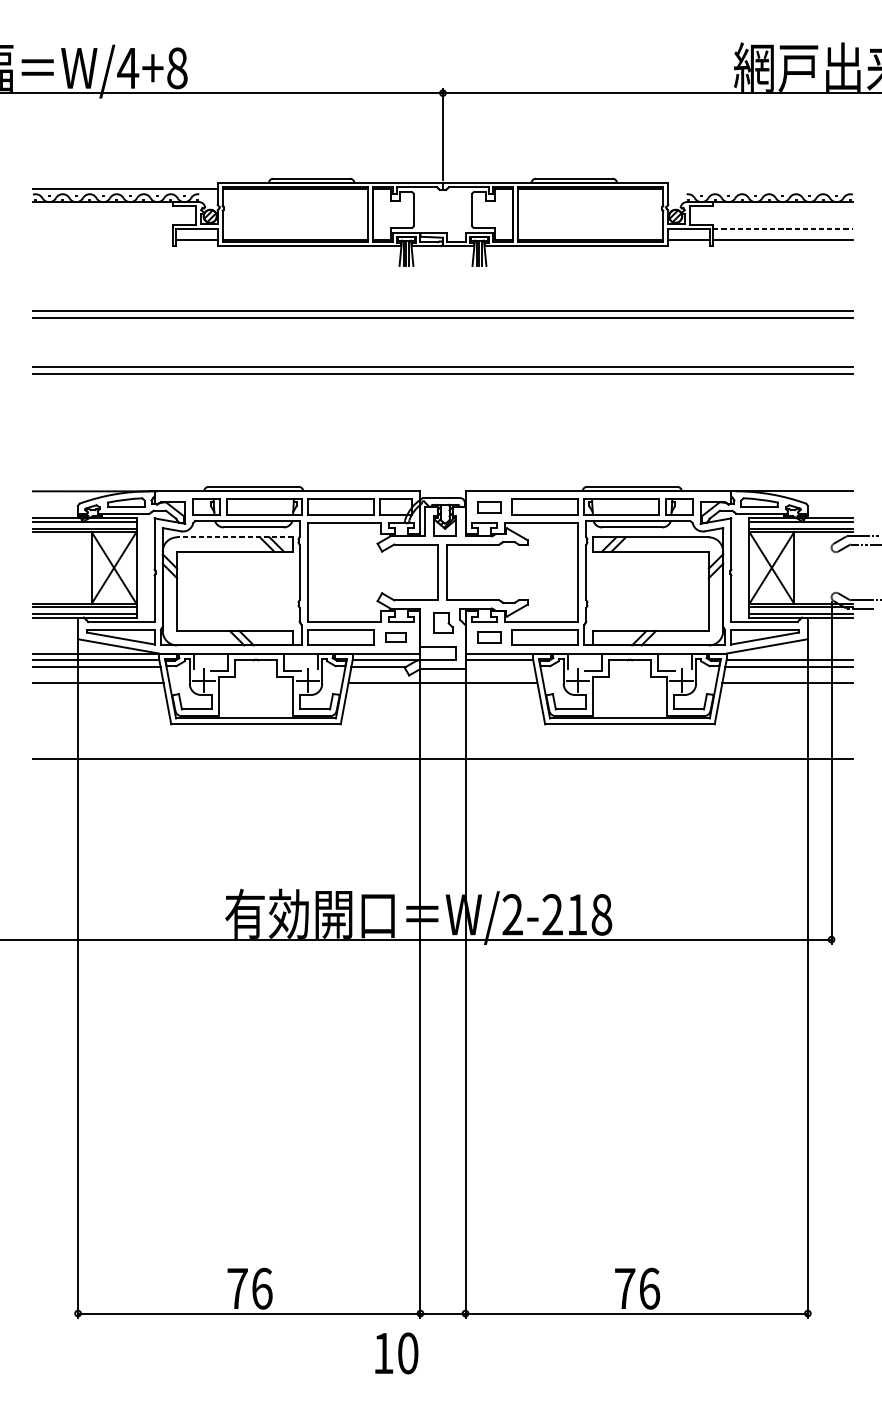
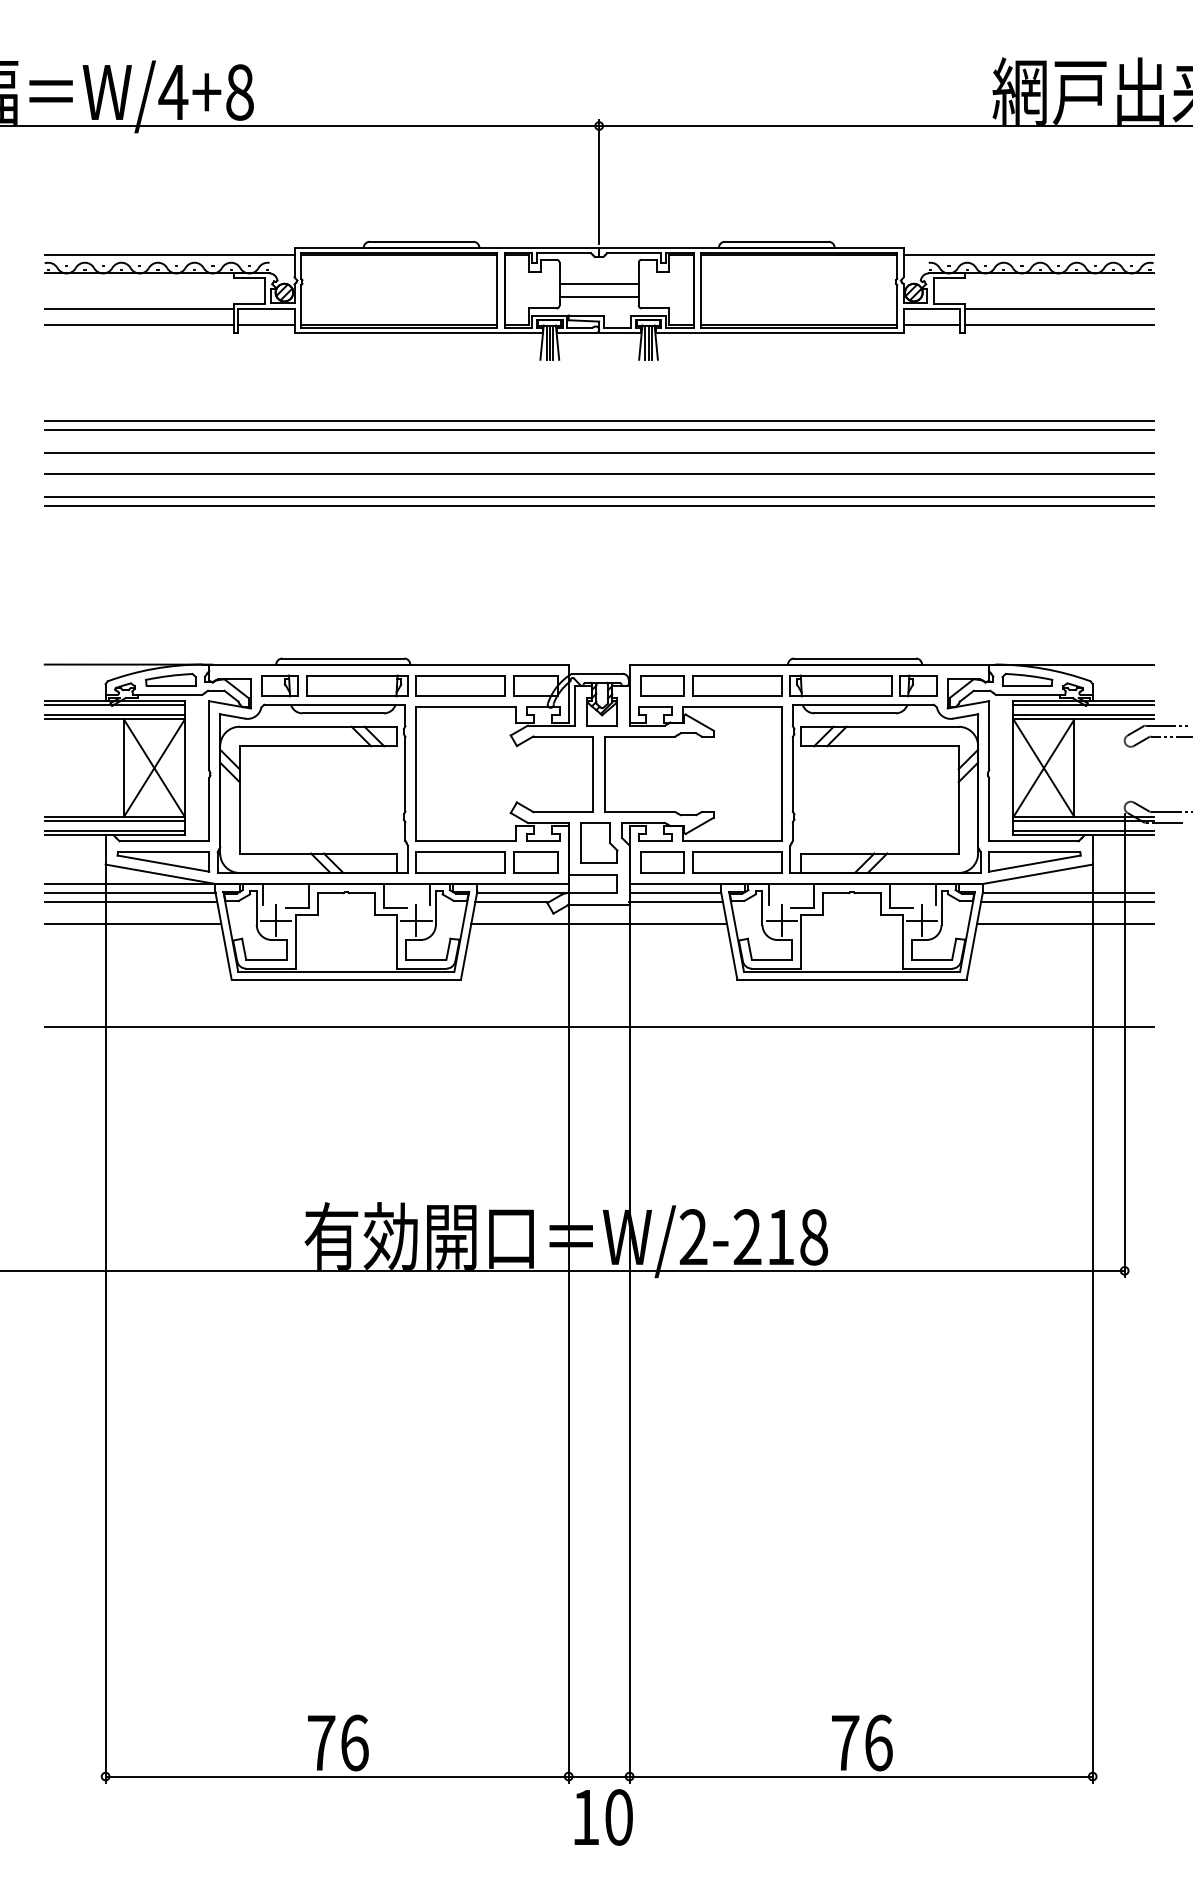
line: (760, 188) -> (1028, 255), added
line: (442, 209) -> (598, 283), added
line: (442, 219) -> (598, 296), added
line: (102, 228) -> (138, 309), added
line: (783, 228) -> (1059, 309), dashed -> solid
line: (102, 240) -> (138, 325), added
line: (442, 335) -> (598, 453), added
line: (442, 350) -> (598, 473), added
part: (489, 506) -> (662, 685), size x1.43
line: (235, 537) -> (318, 726), dashed -> solid
part: (443, 622) -> (599, 842), size x1.43
part: (395, 637) -> (535, 862), size x1.67
part: (489, 637) -> (662, 862), size x1.43
line: (499, 667) -> (675, 902), added
text: (396, 1353) -> (603, 1817), moved

